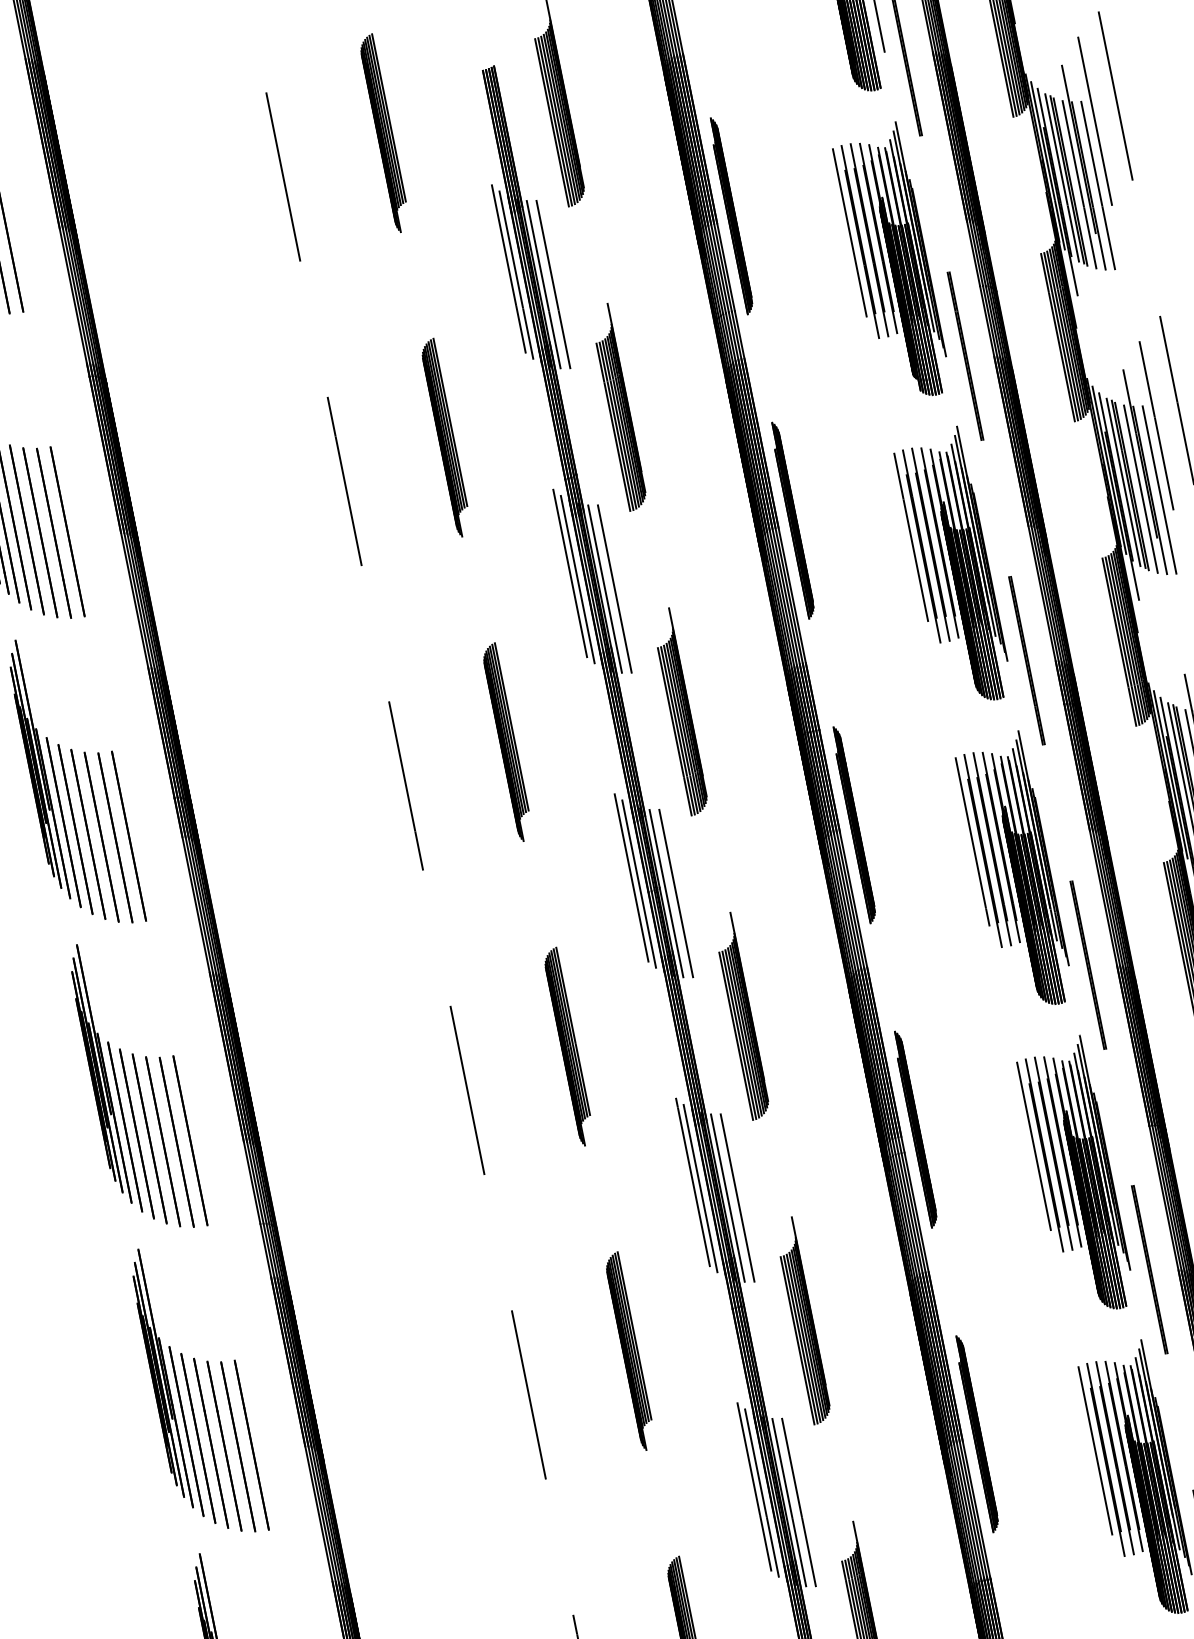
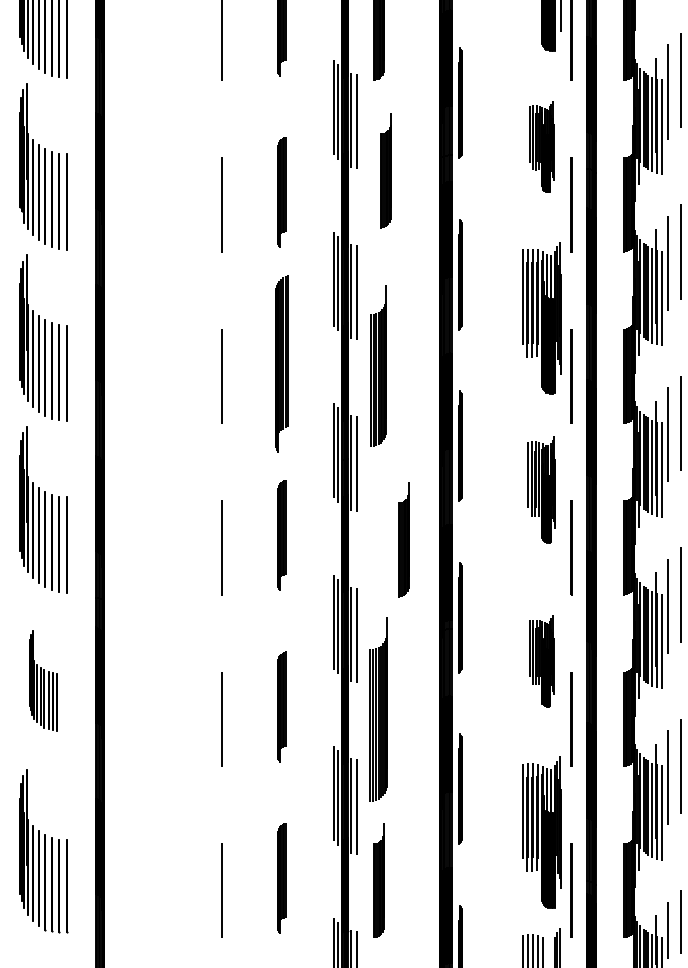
part: (890, 263) -> (541, 146), size x0.6
part: (618, 406) -> (385, 170), moved
part: (679, 710) -> (378, 365), size x1.4
part: (506, 741) -> (281, 363), size x1.6
part: (1013, 872) -> (541, 489), size x0.7
part: (741, 1016) -> (403, 539), moved
part: (1075, 1177) -> (541, 661), size x0.6
part: (802, 1319) -> (378, 708), size x1.6
part: (197, 1389) -> (43, 680), size x0.6

